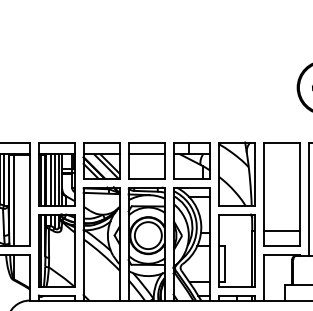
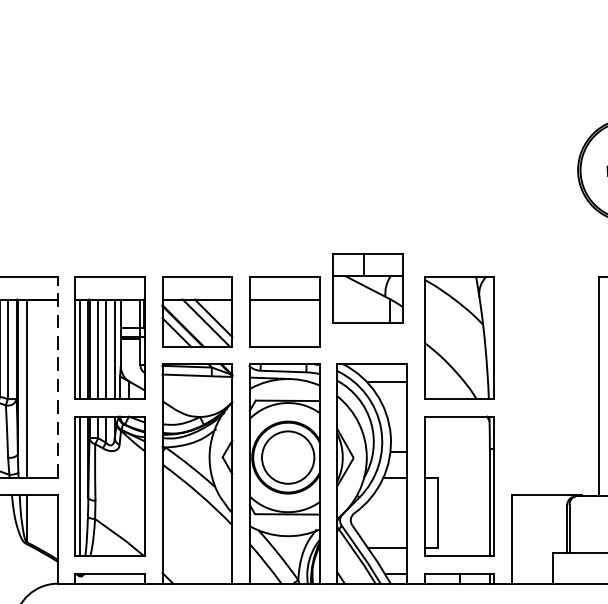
part: (191, 160) -> (368, 288), moved
line: (29, 194) -> (57, 377), solid -> dashed
part: (281, 194) -> (546, 377), removed

